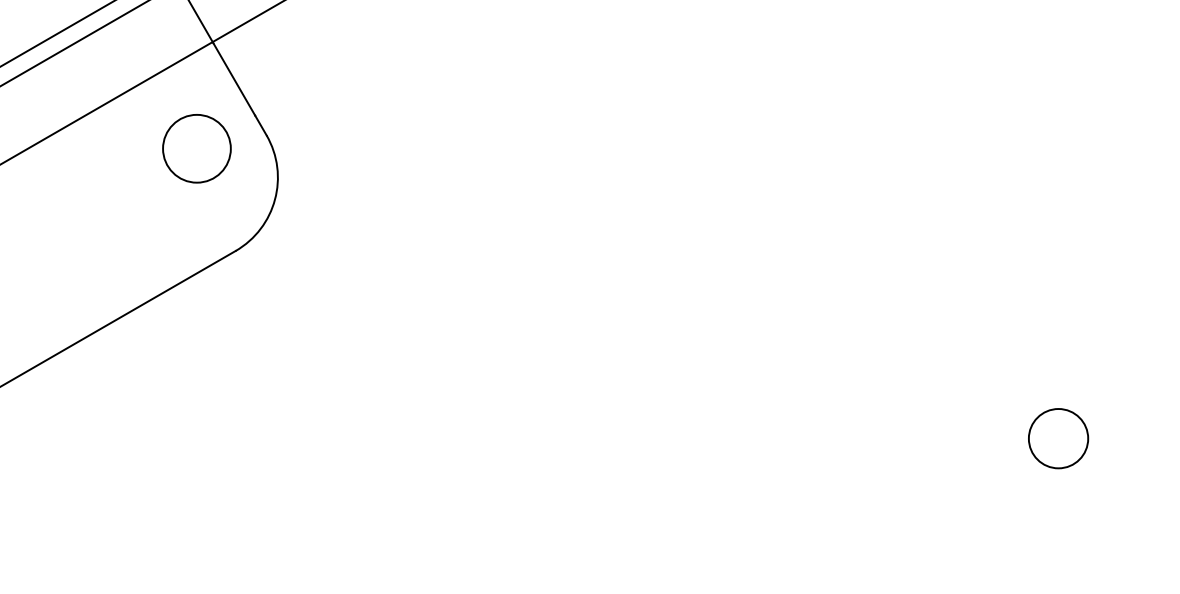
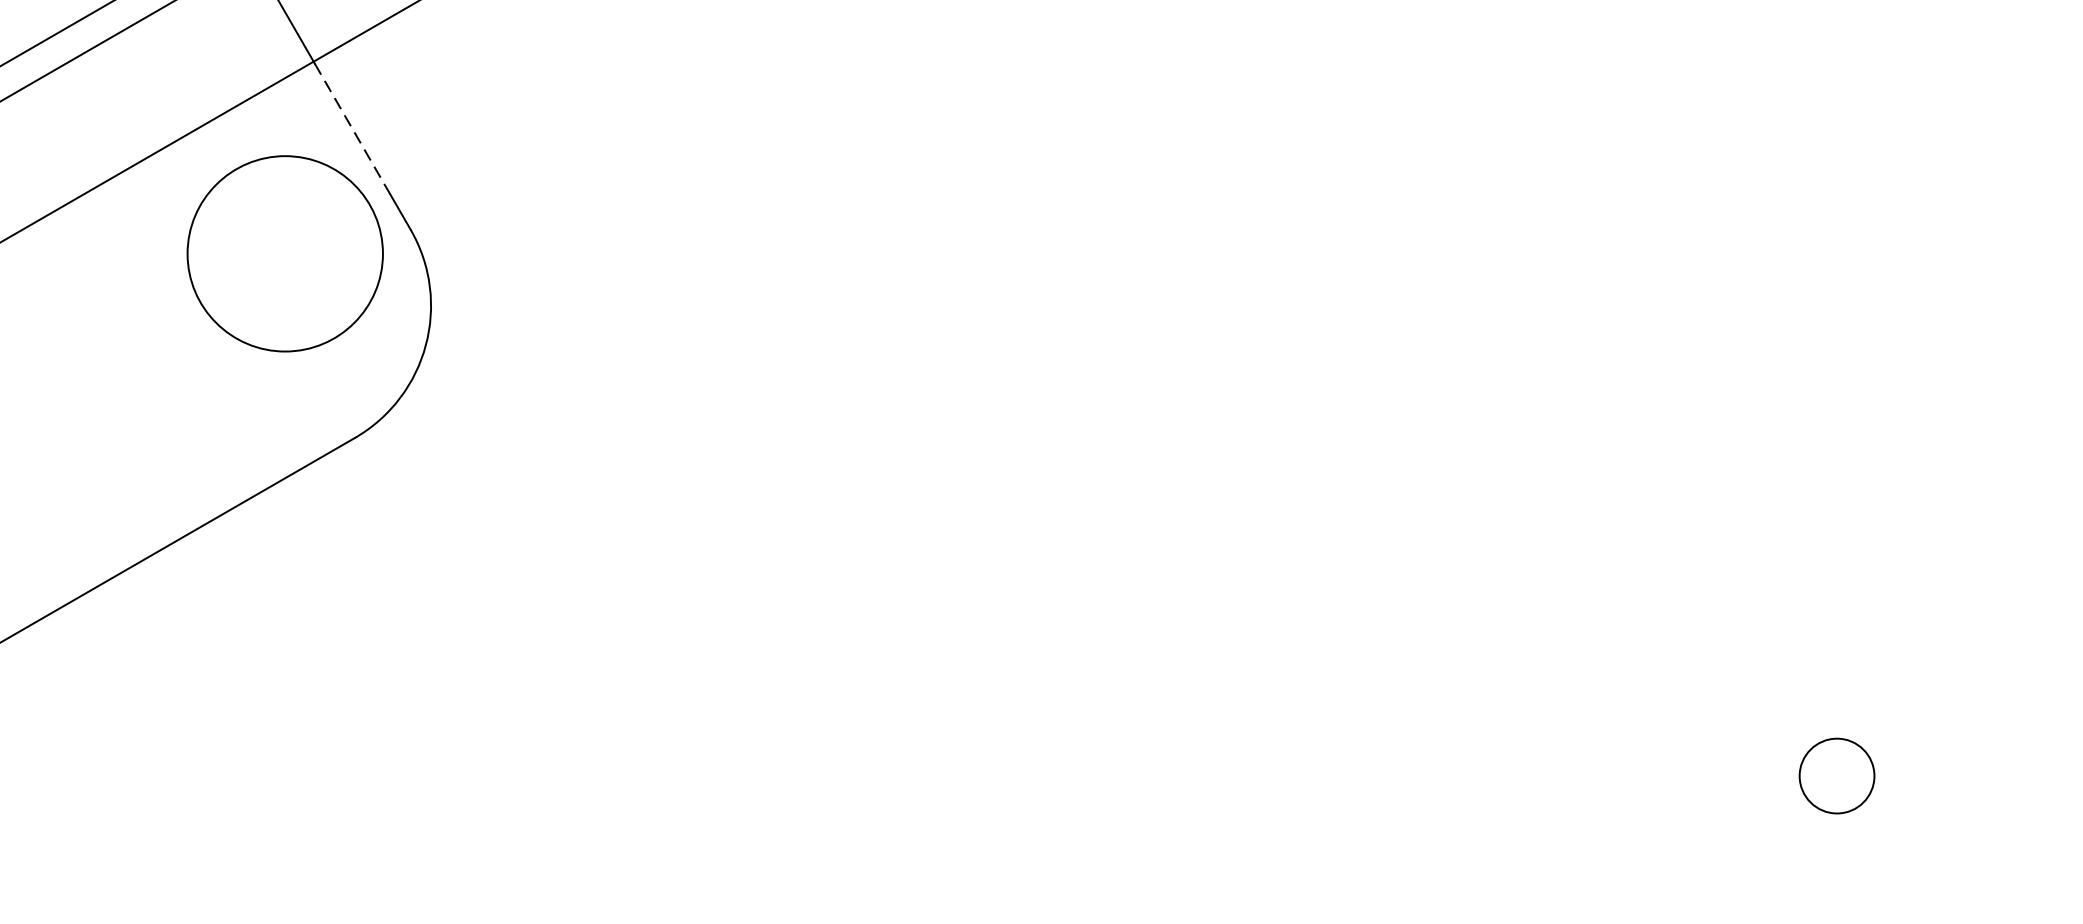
line: (234, 79) -> (352, 129), solid -> dashed
circle: (196, 148) -> (284, 253), size x1.6
circle: (1058, 438) -> (1836, 775), size x0.7

